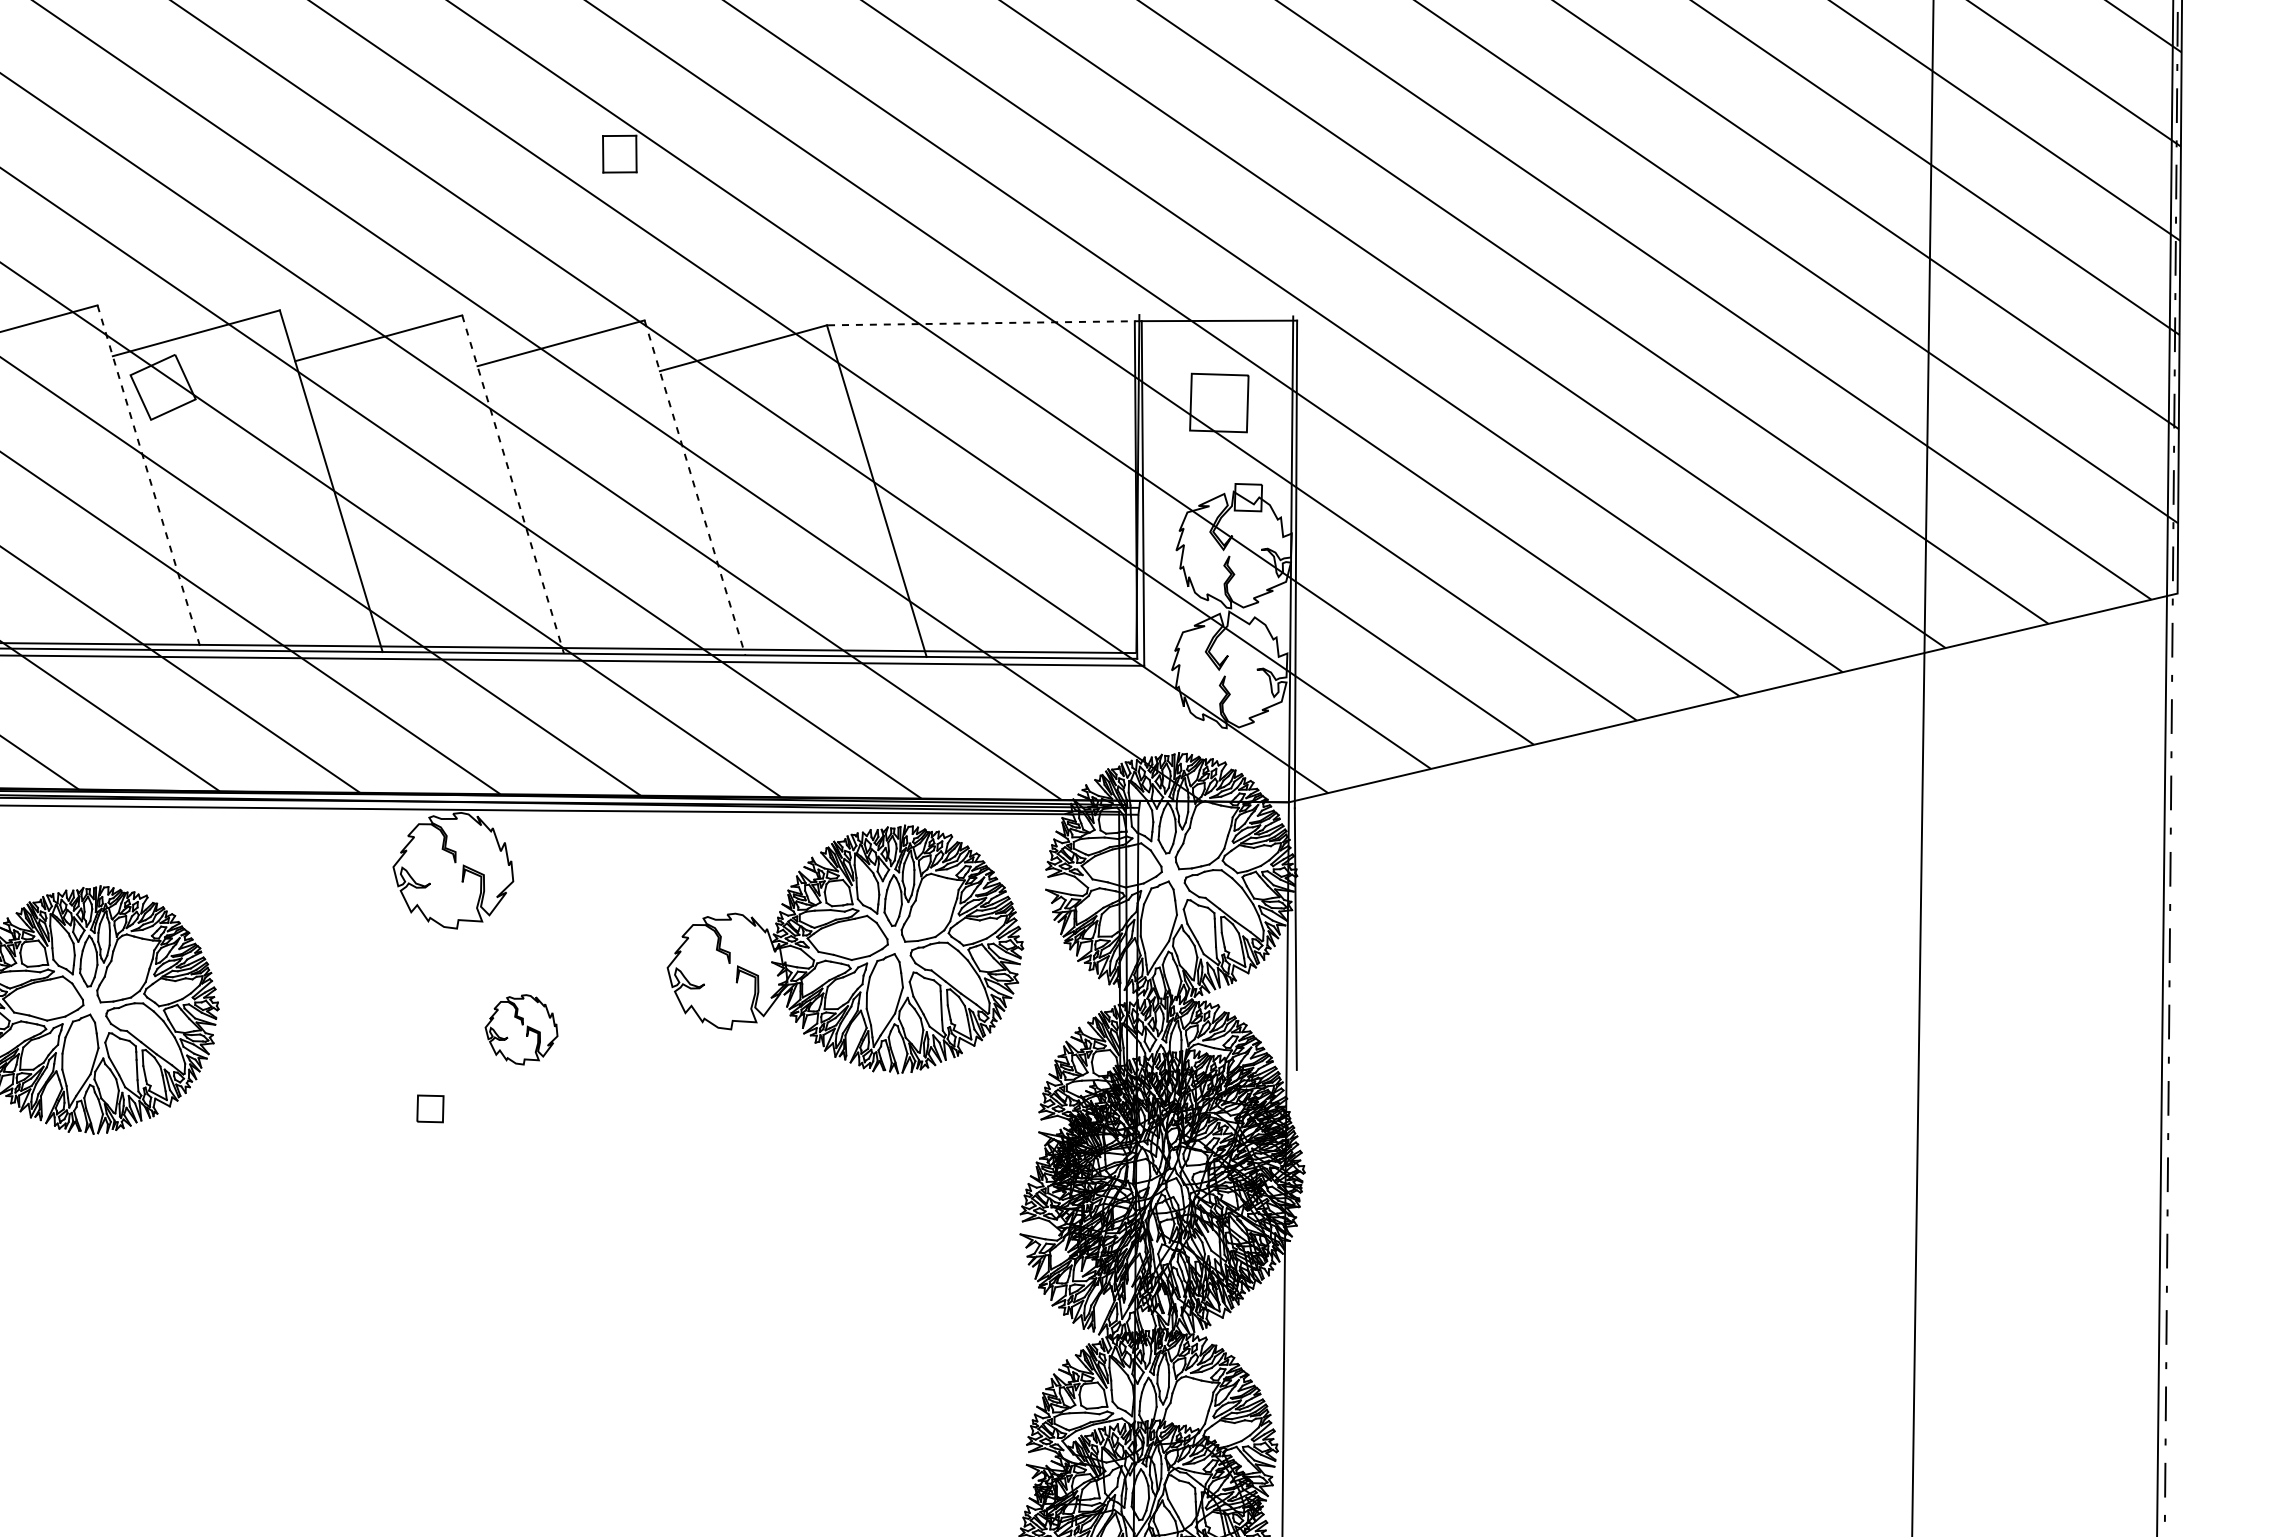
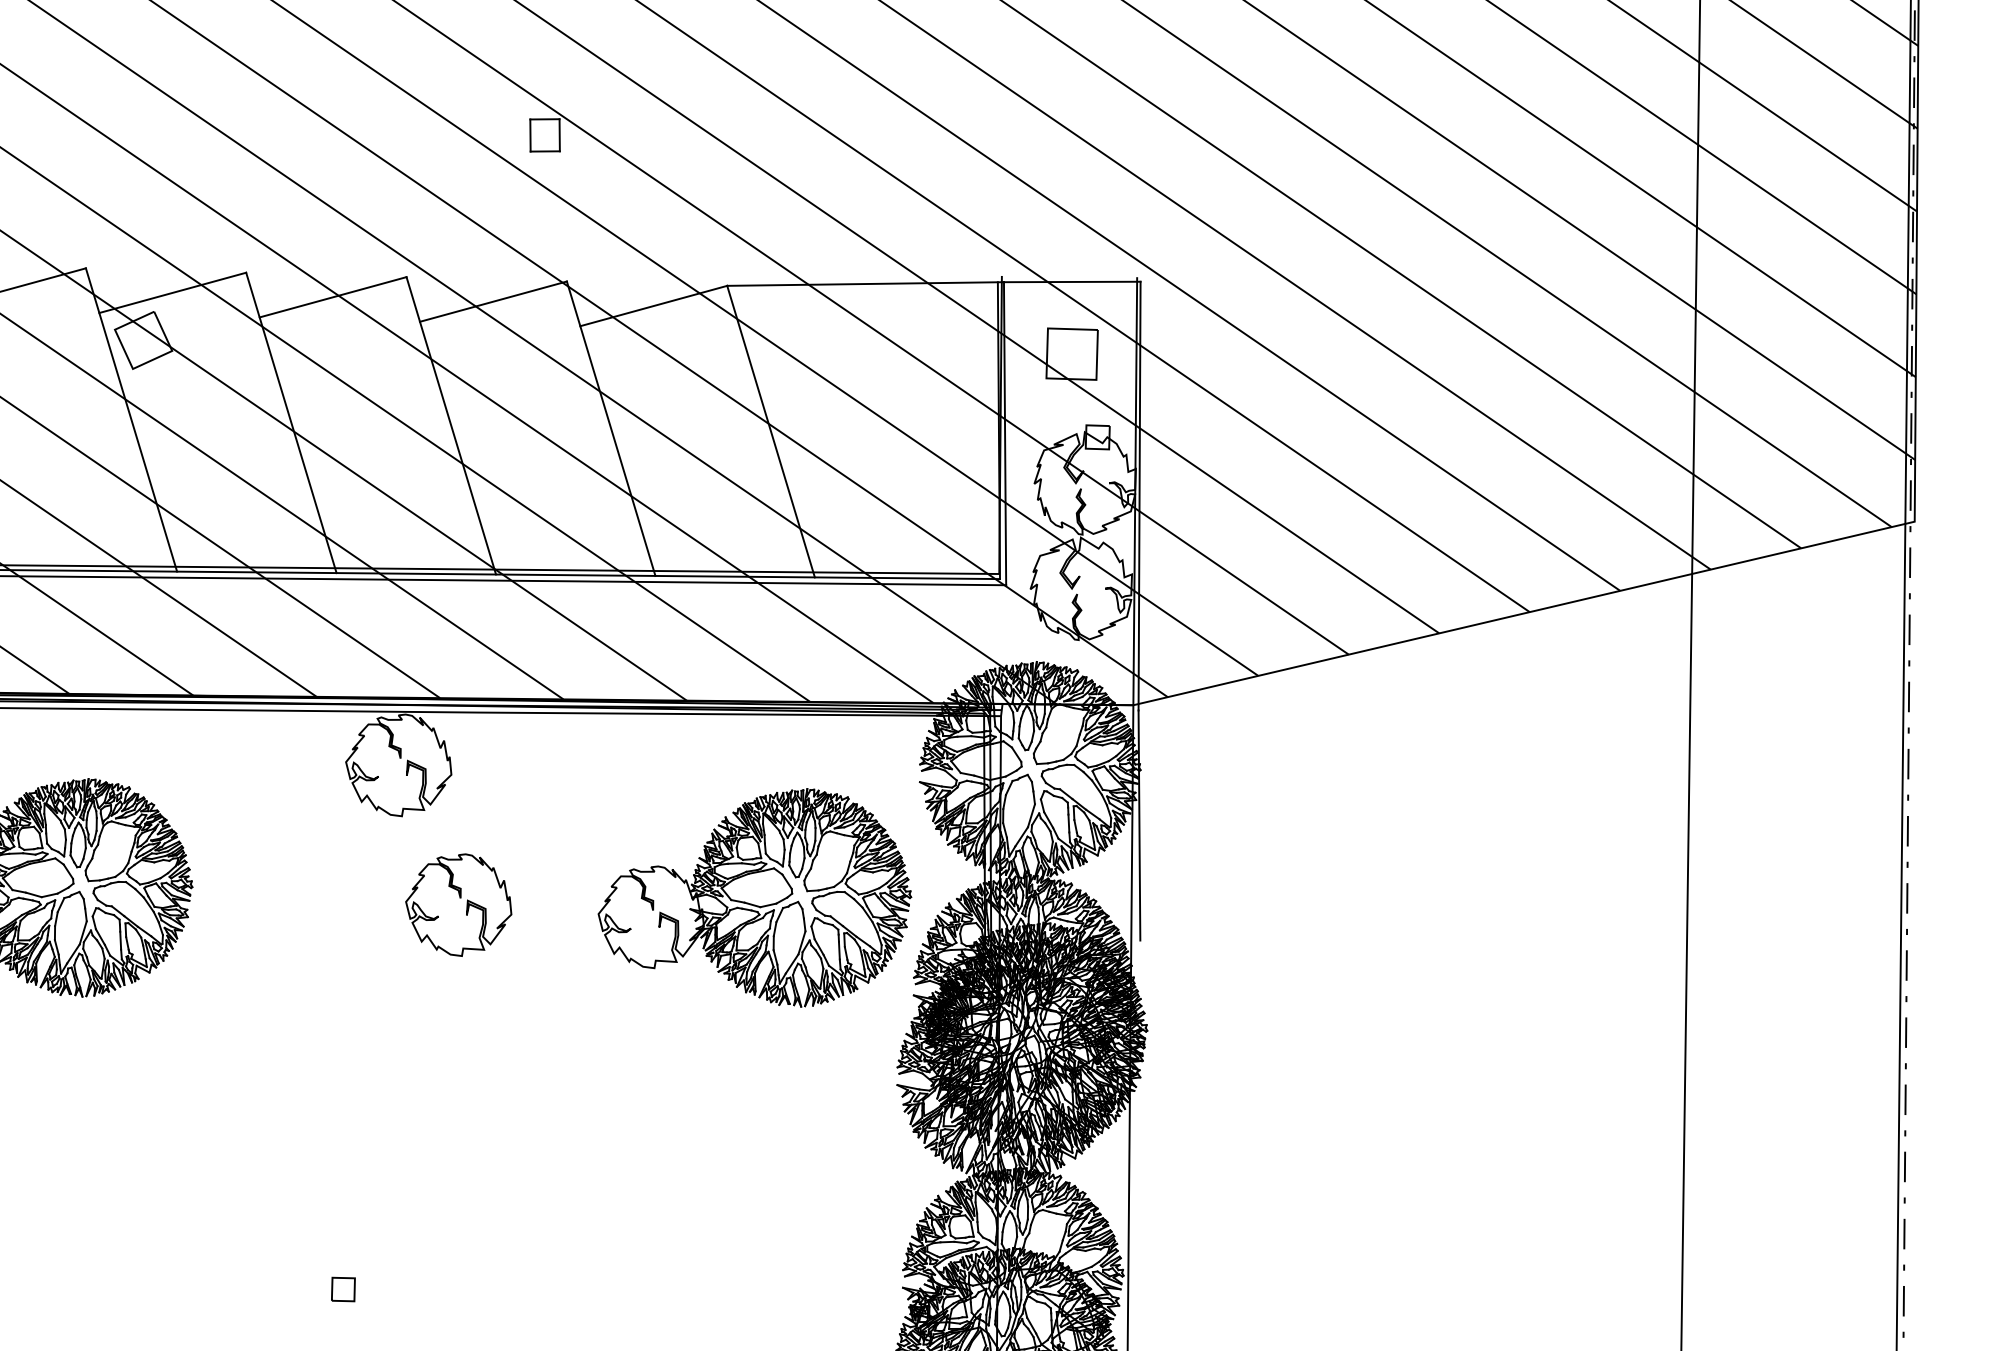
line: (983, 323) -> (864, 284), dashed -> solid
line: (149, 478) -> (131, 420), dashed -> solid
line: (513, 484) -> (451, 425), dashed -> solid
line: (694, 487) -> (610, 428), dashed -> solid
part: (845, 949) -> (754, 897), moved
part: (521, 1029) -> (458, 904), size x1.67
part: (430, 1108) -> (343, 1289), moved

